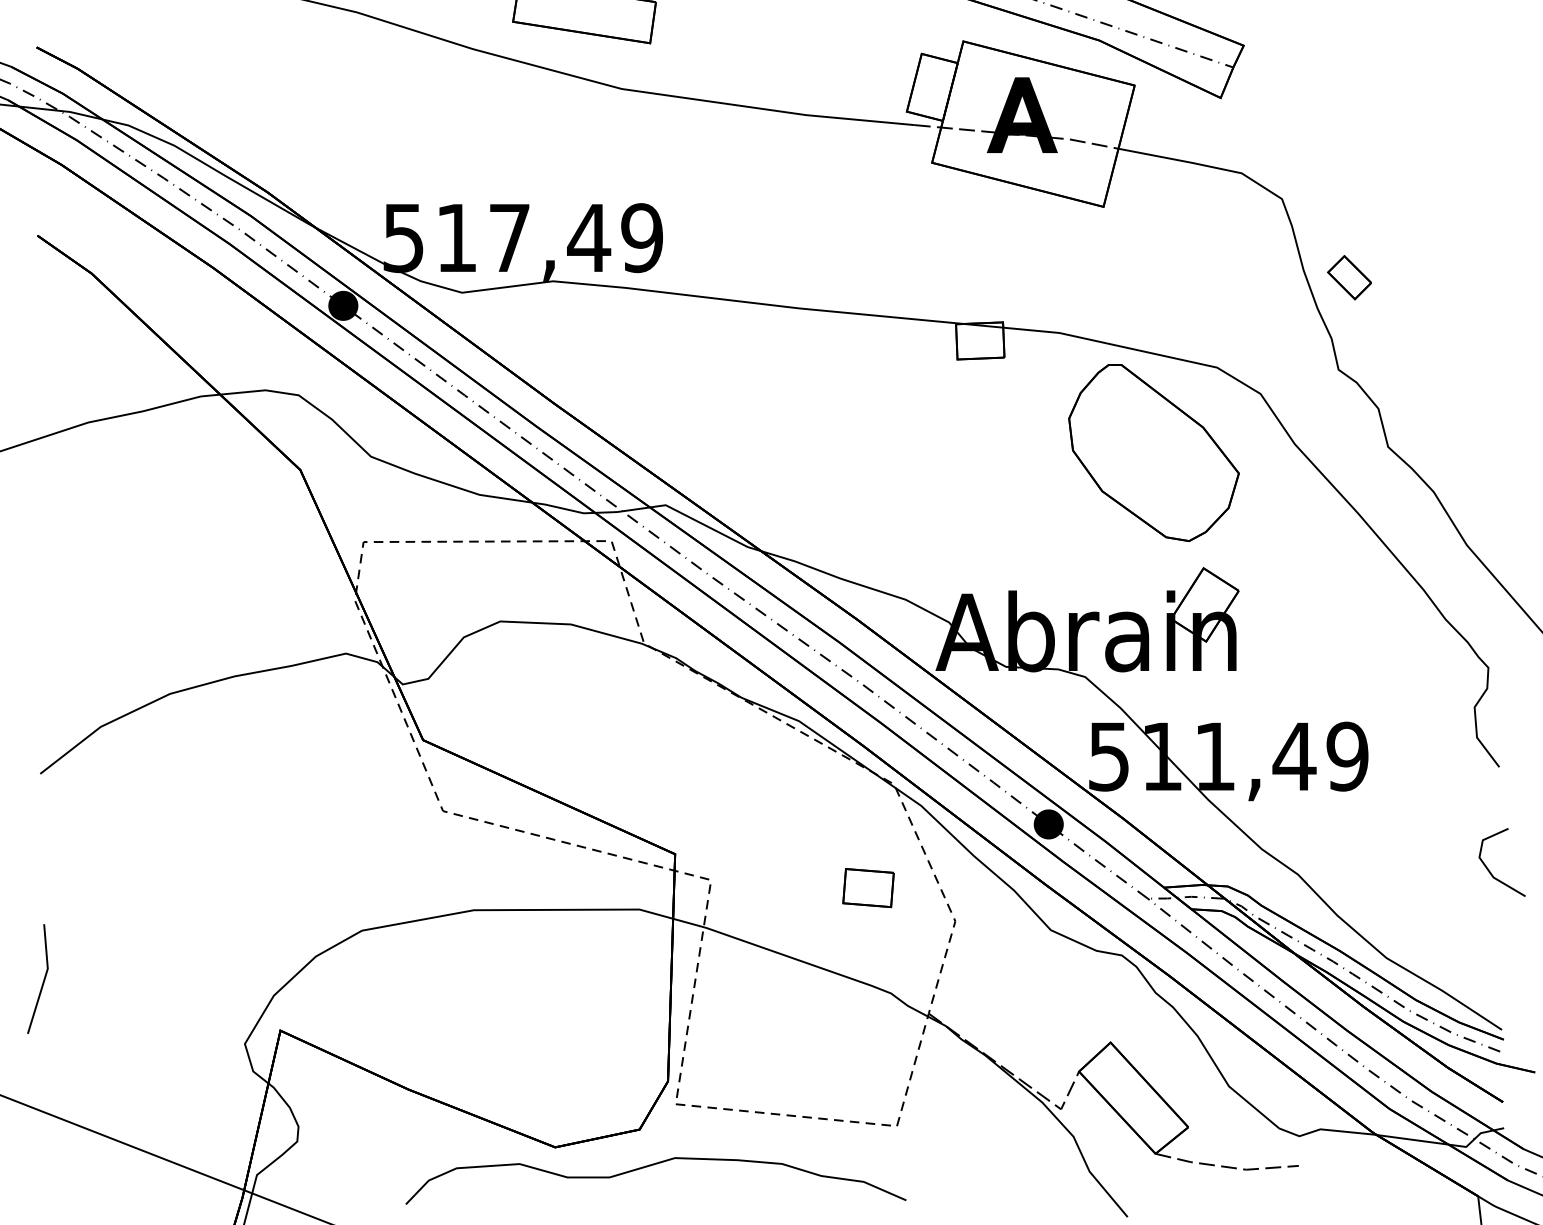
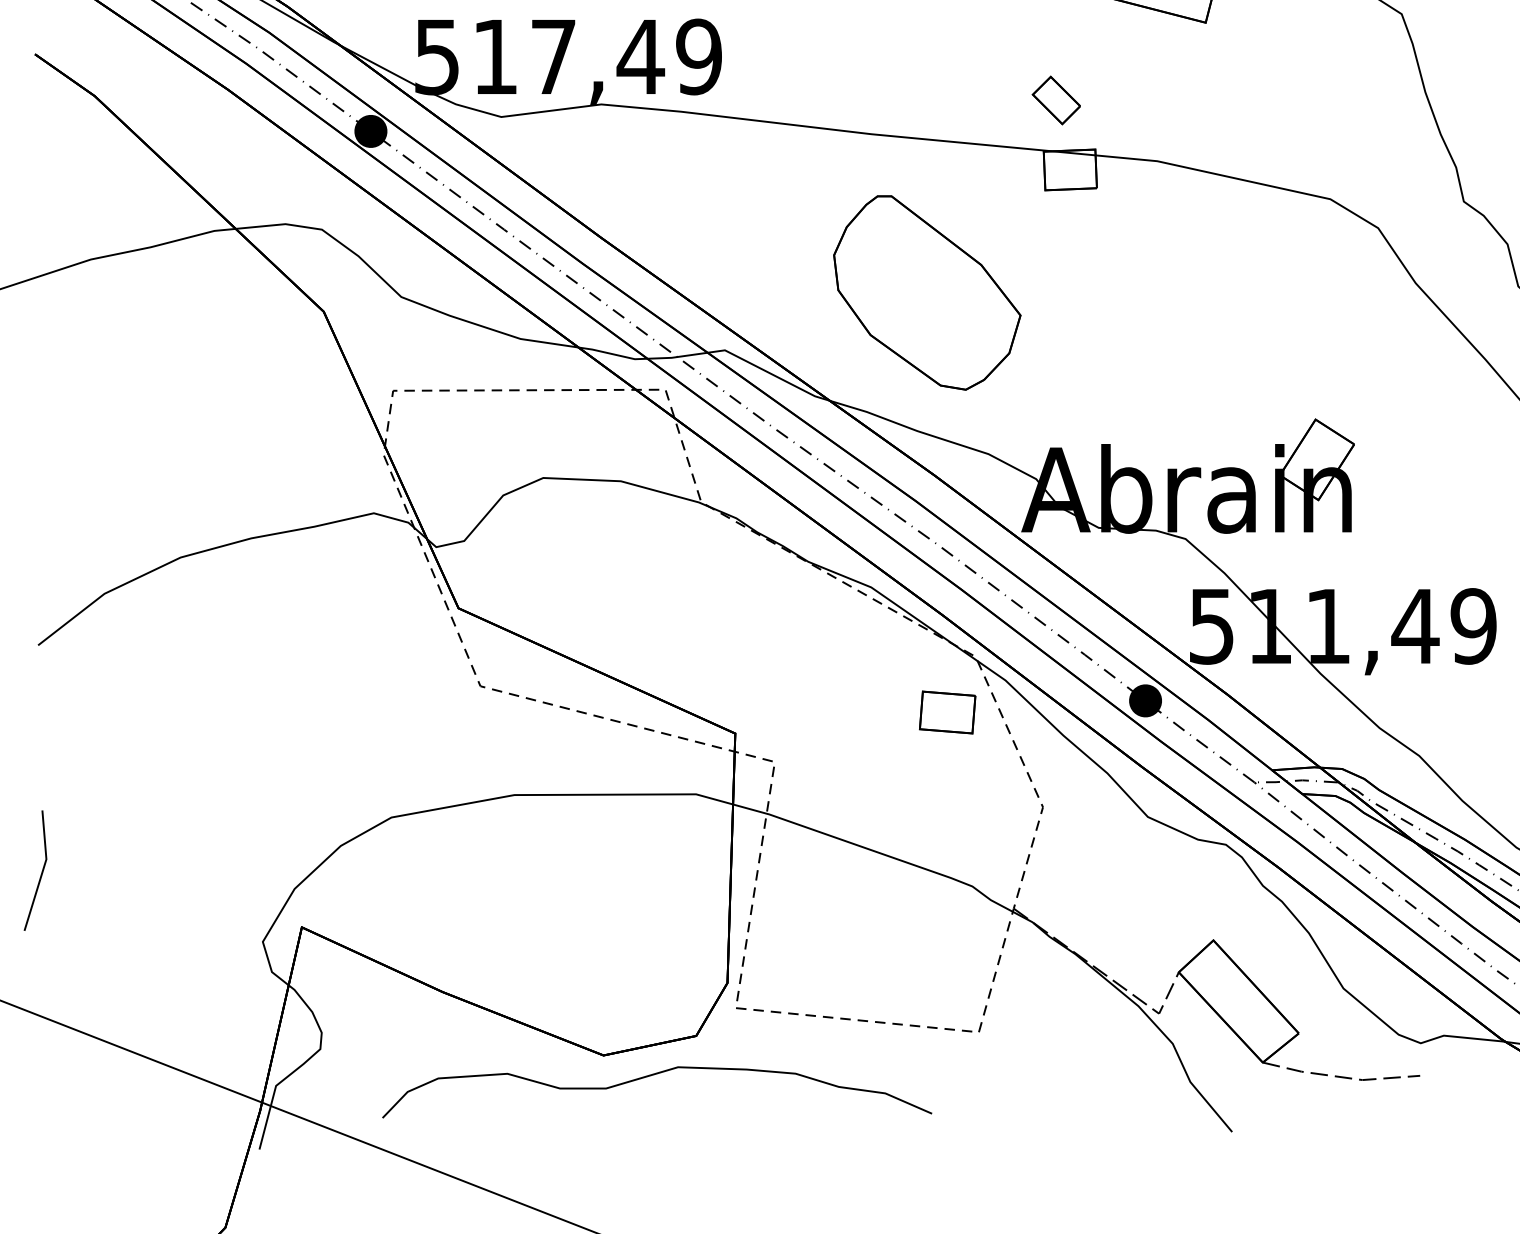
part: (1349, 277) -> (1056, 100), moved
part: (1153, 452) -> (926, 292), moved
part: (868, 888) -> (947, 713), moved
curve: (650, 1166) -> (651, 1076), moved

